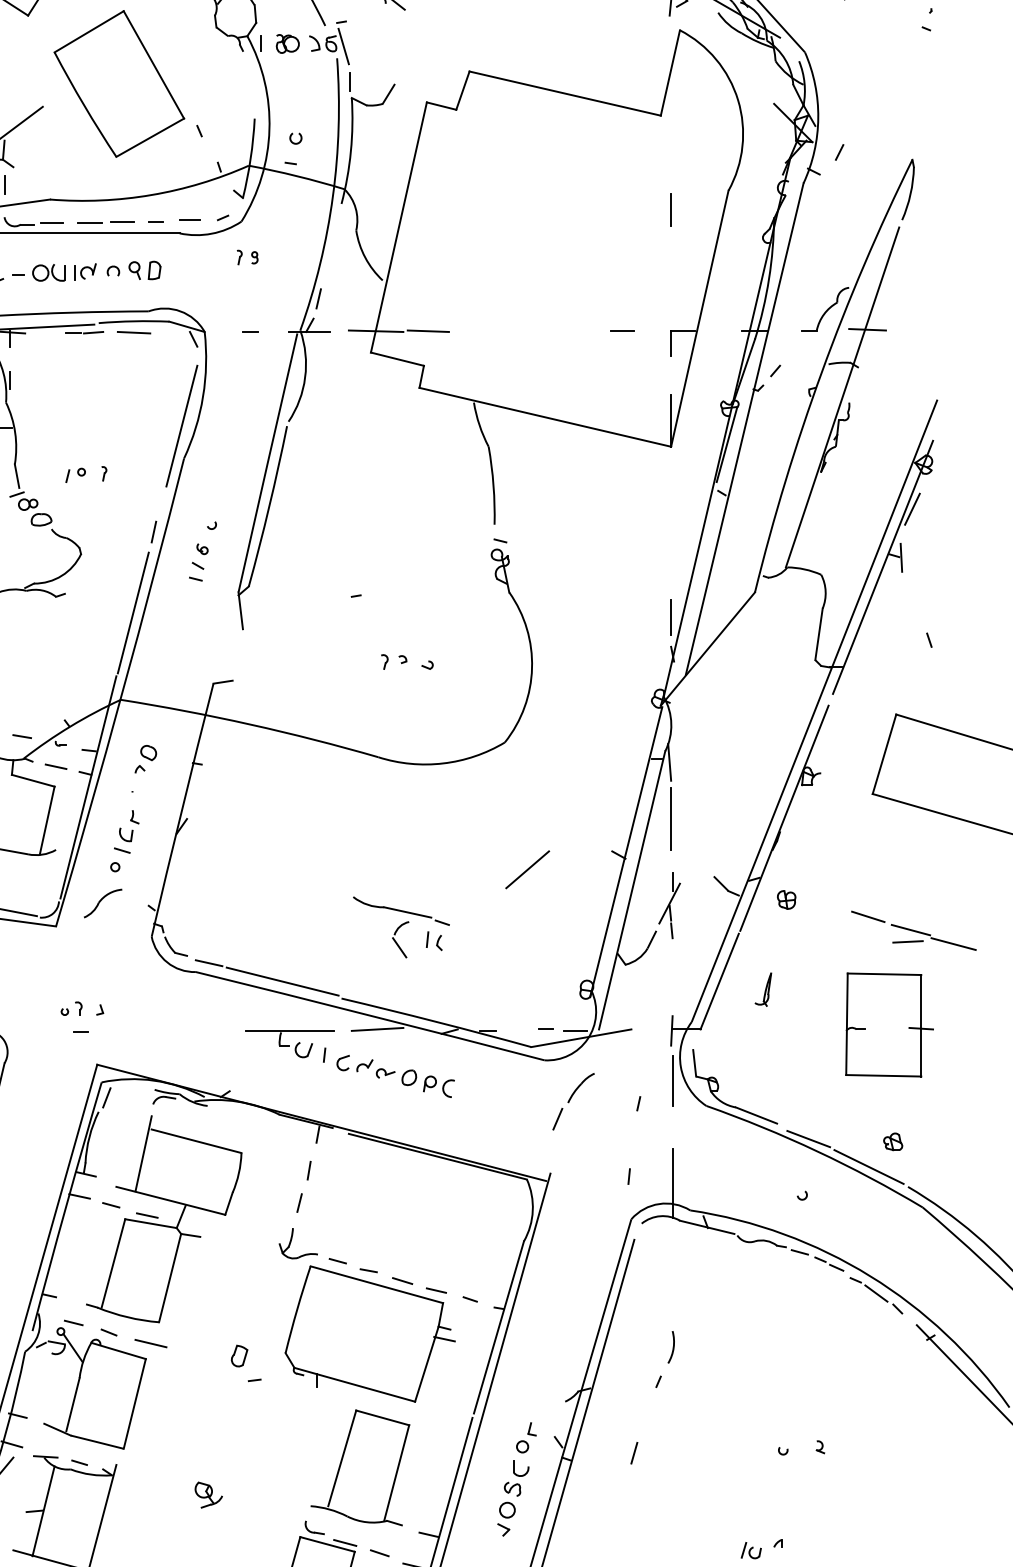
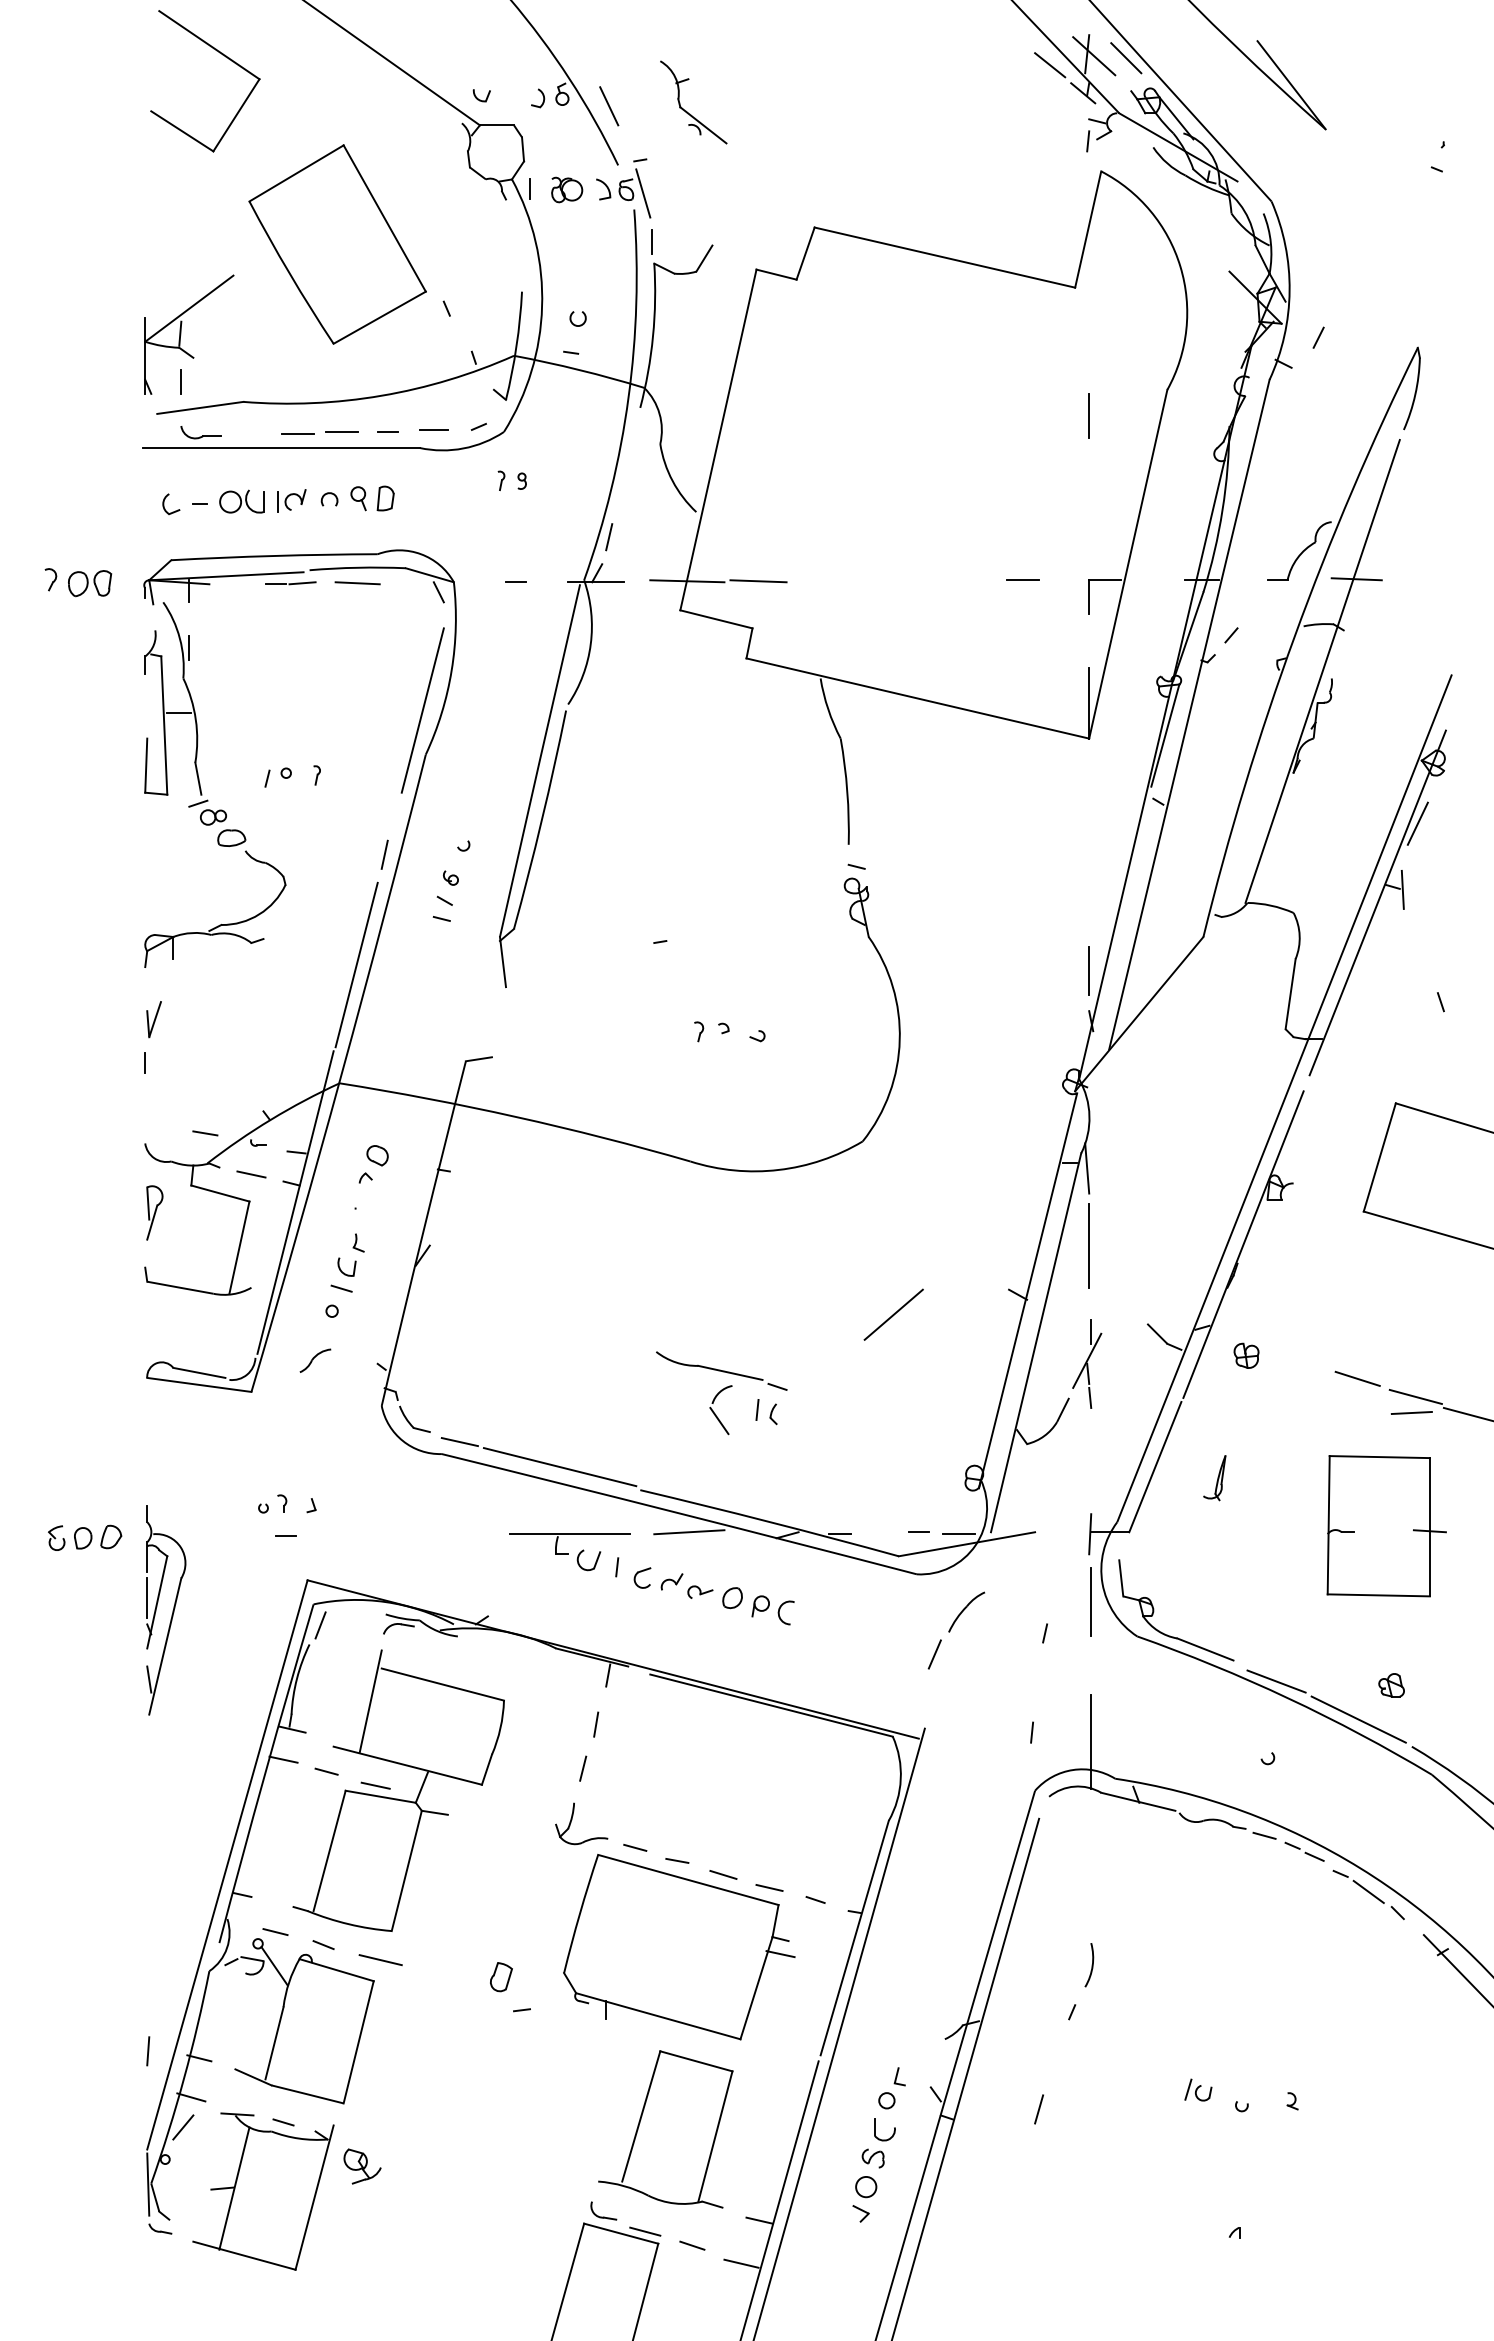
line: (52, 222) -> (246, 433), removed
part: (103, 903) -> (315, 1360), size x0.6
part: (208, 1495) -> (362, 2166), moved
part: (751, 1550) -> (1198, 2089), moved

